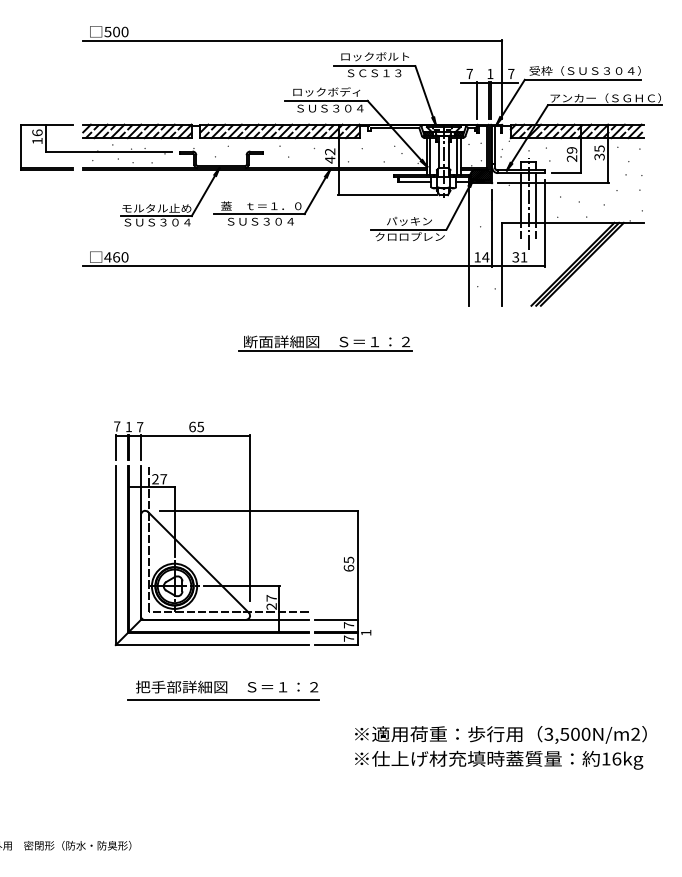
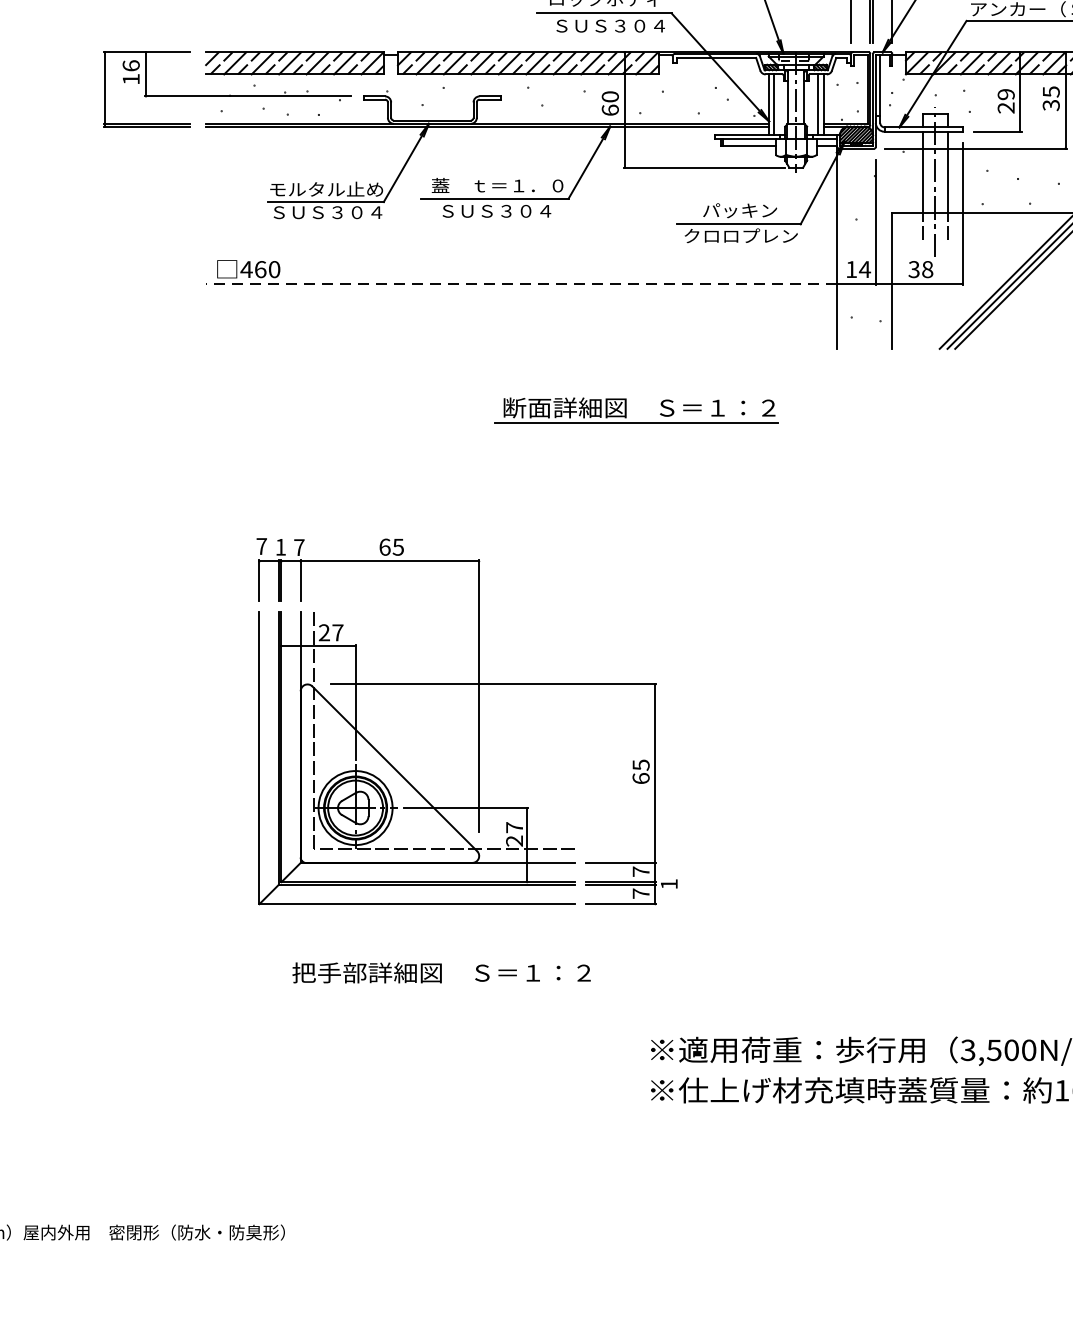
text: (330, 155) -> (610, 102), 42 -> 60
text: (523, 257) -> (926, 269), 31 -> 38
line: (276, 266) -> (522, 284), solid -> dashed
part: (325, 343) -> (637, 410), moved
line: (222, 700) -> (434, 994), removed

